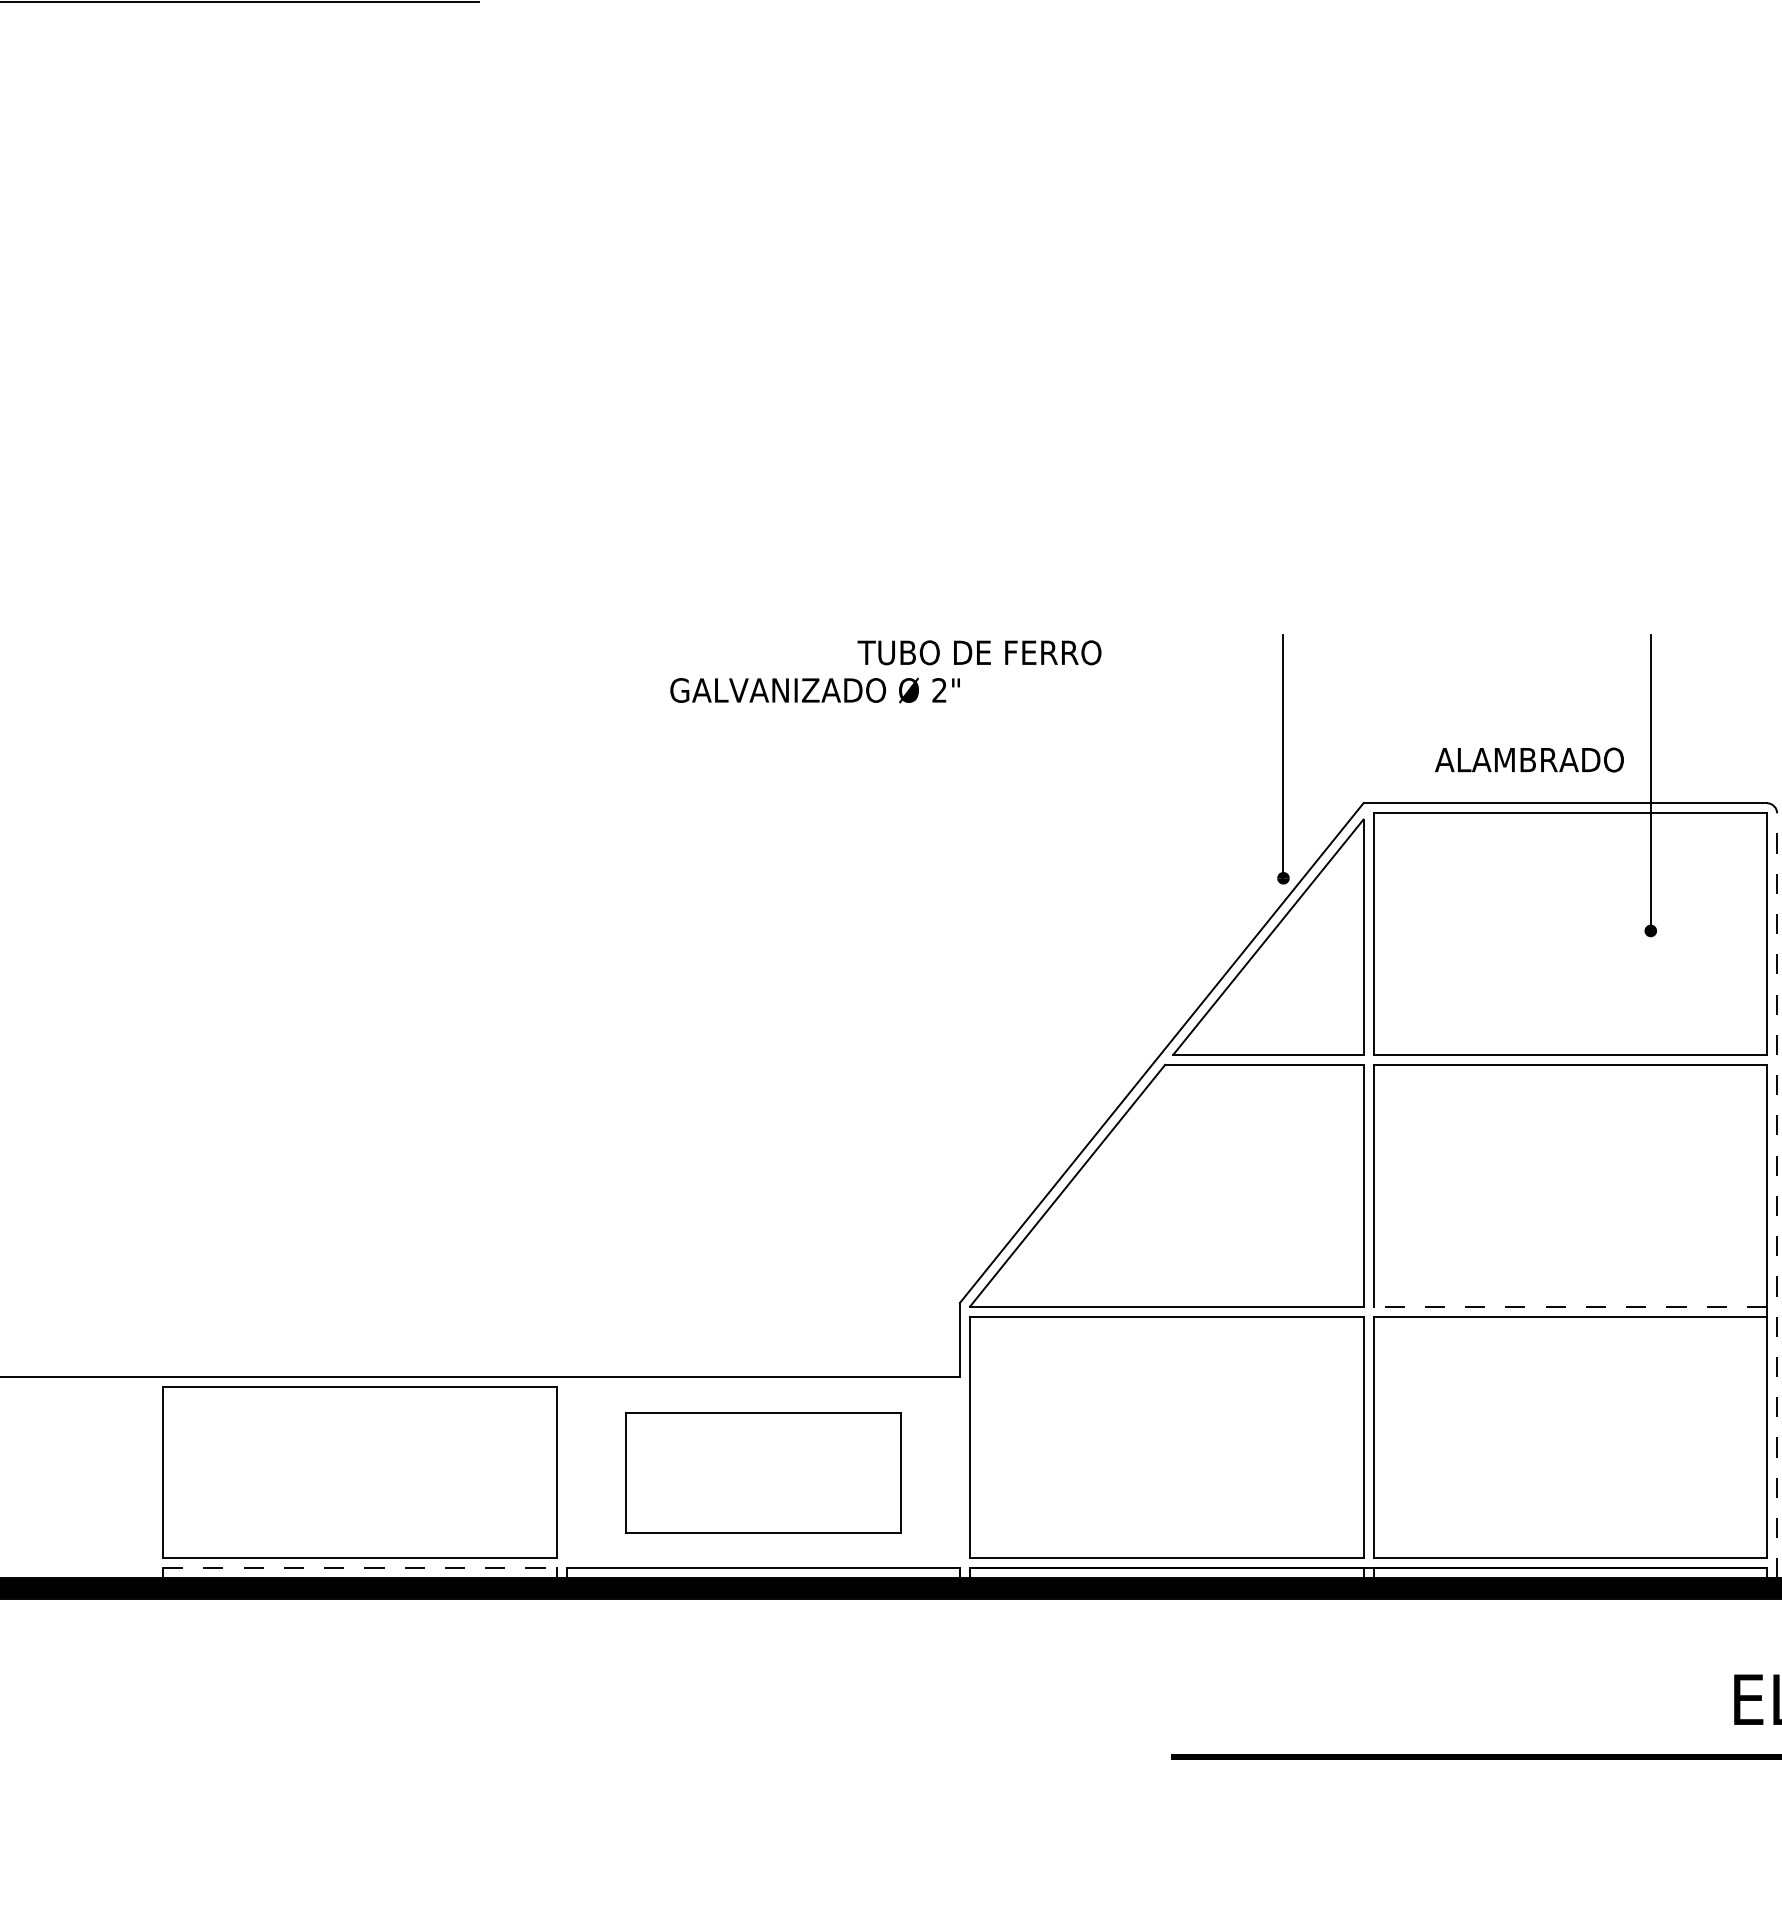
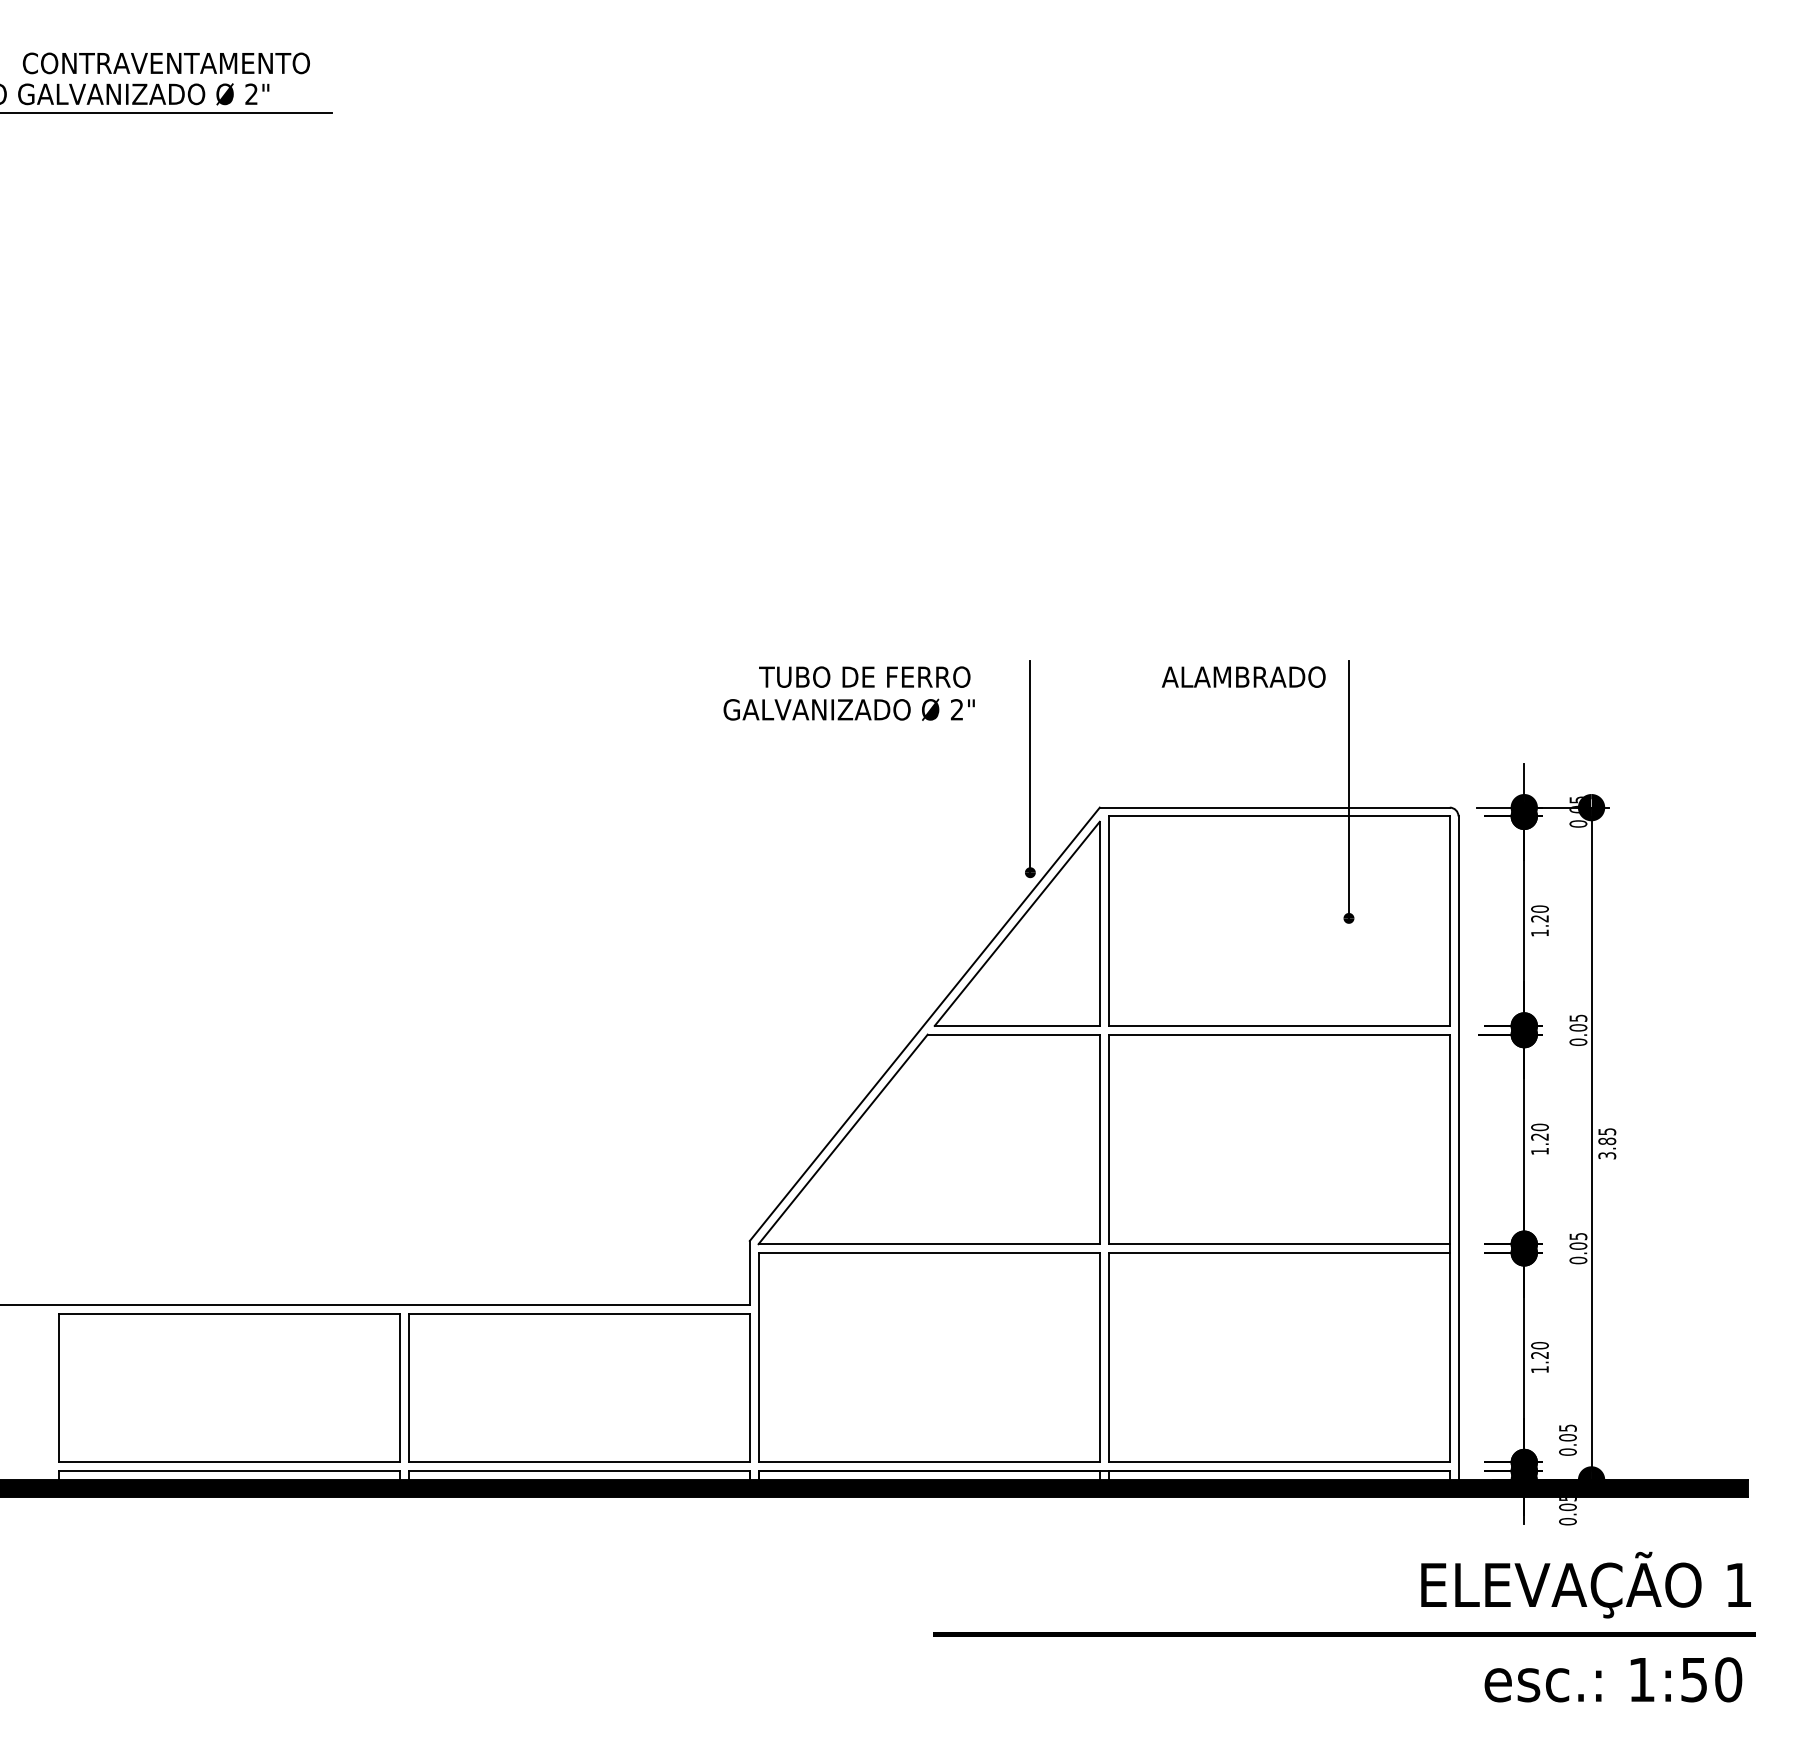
text: (979, 652) -> (864, 676), moved
text: (814, 690) -> (848, 709), moved
text: (1529, 759) -> (1243, 676), moved
line: (1777, 1196) -> (1458, 1148), dashed -> solid
line: (1570, 1306) -> (1279, 1244), dashed -> solid
part: (763, 1471) -> (579, 1387), size x1.43
line: (360, 1568) -> (229, 1471), dashed -> solid

